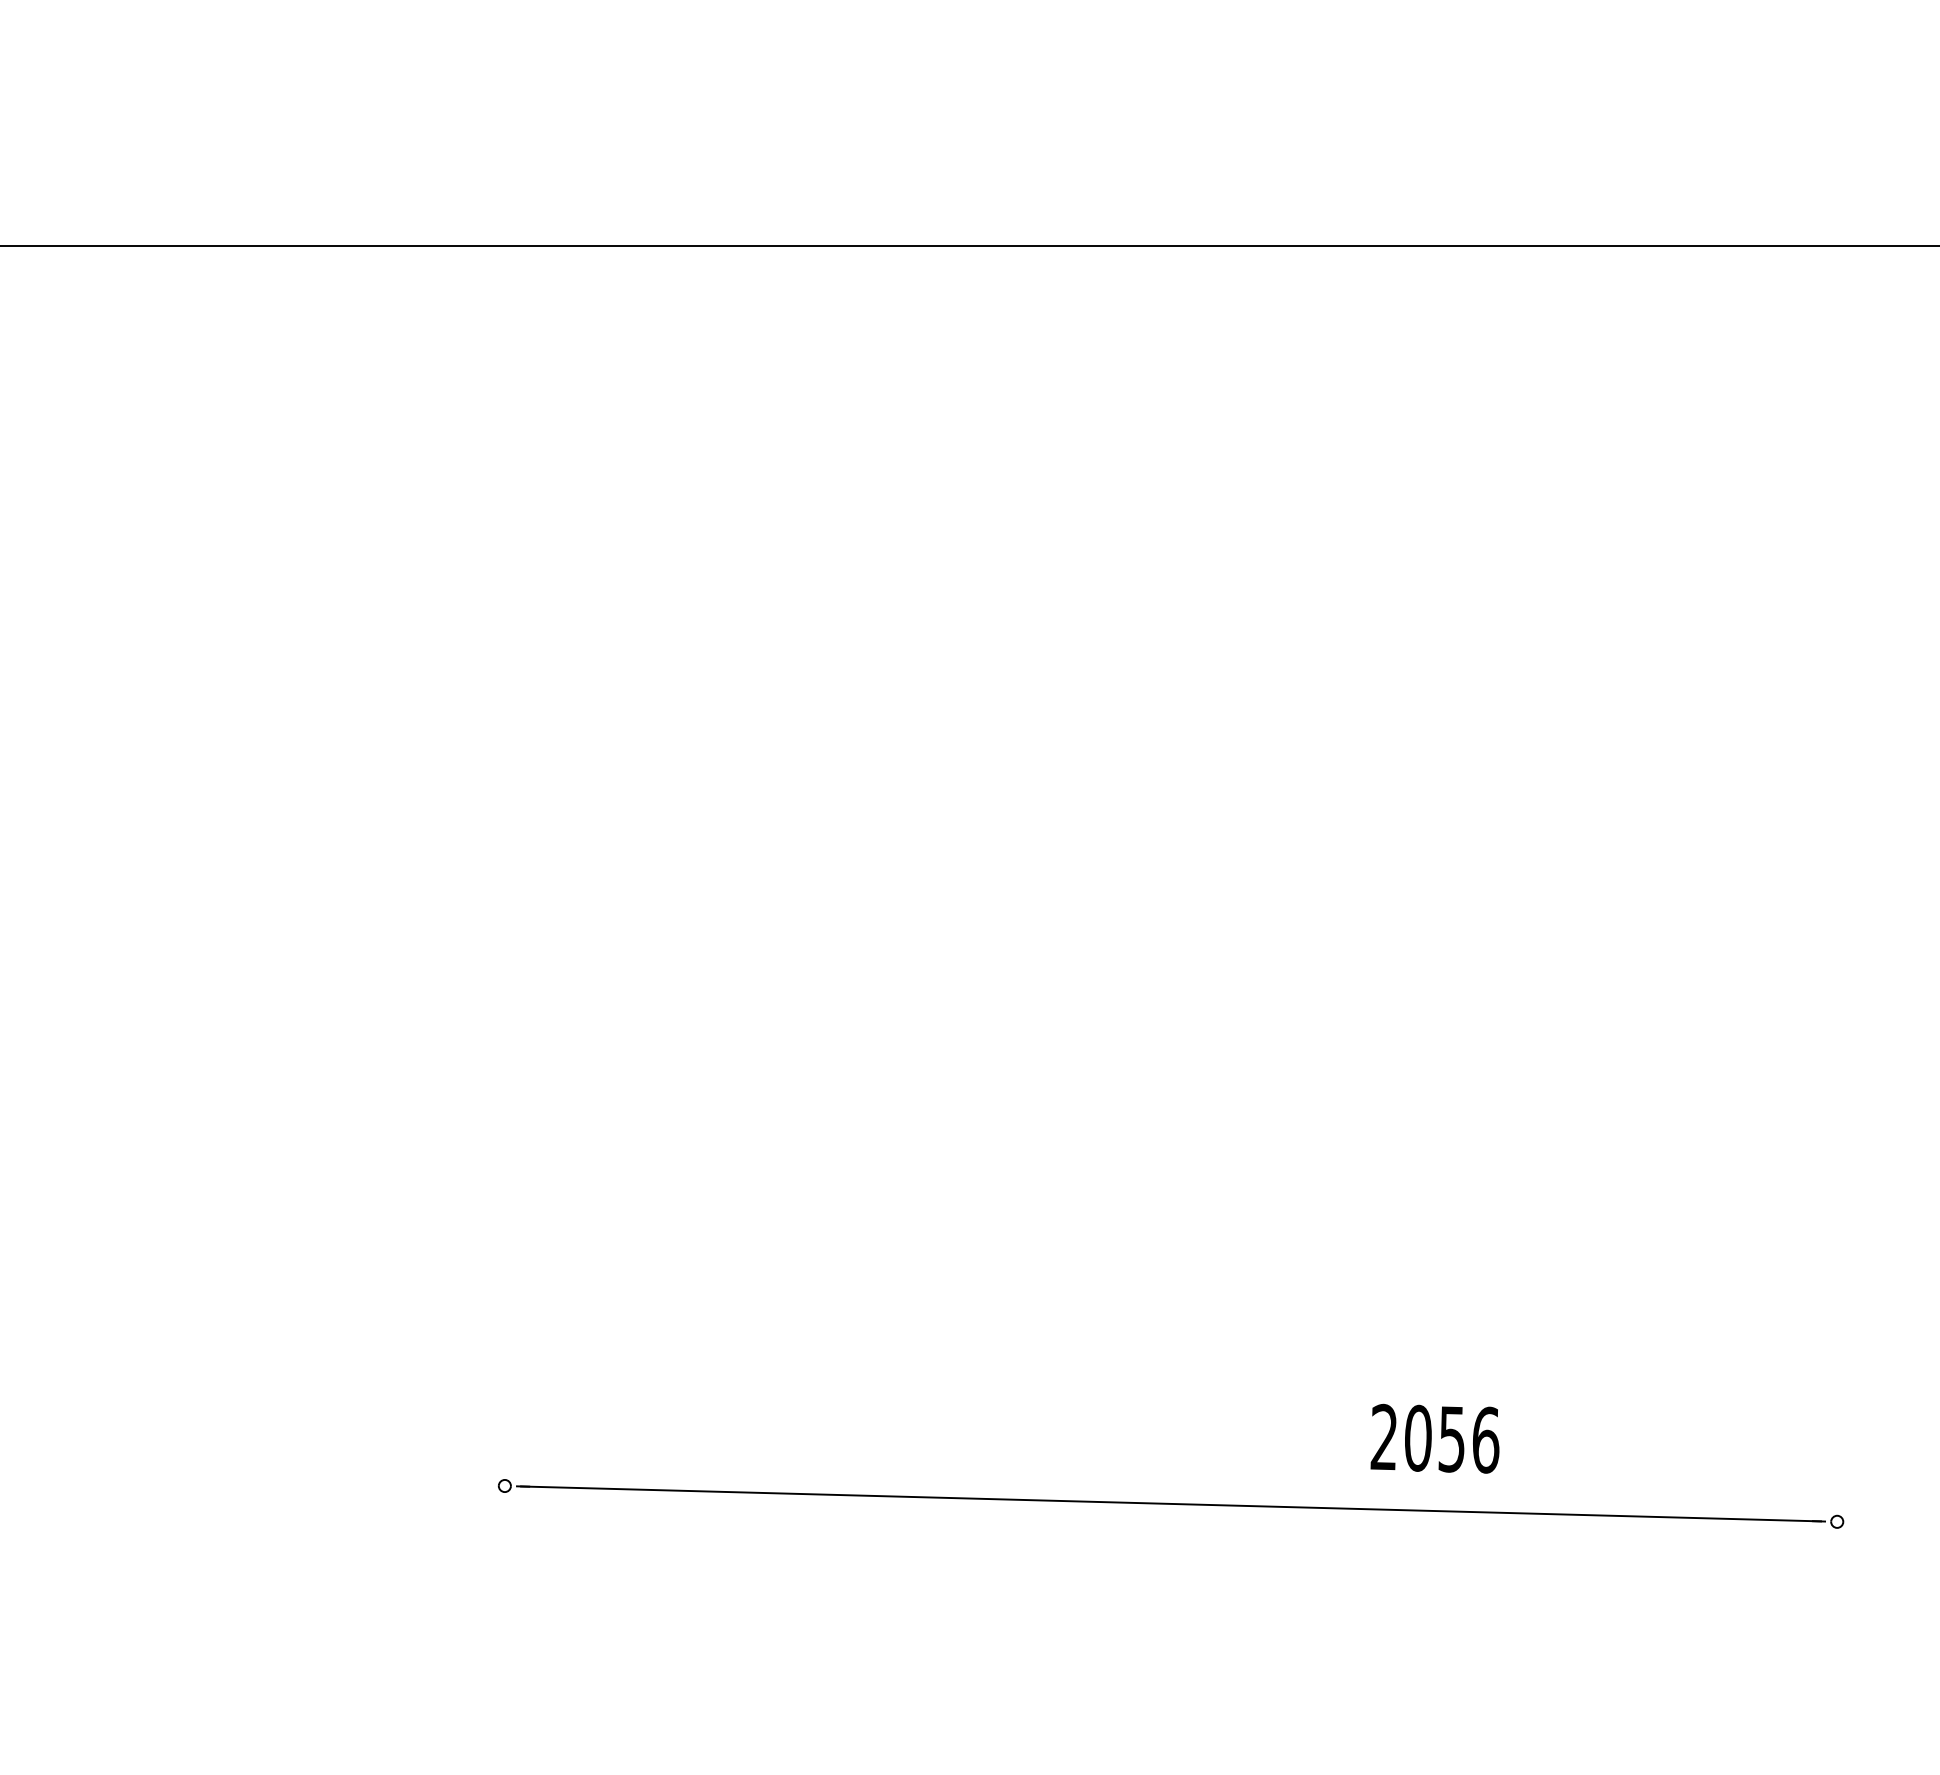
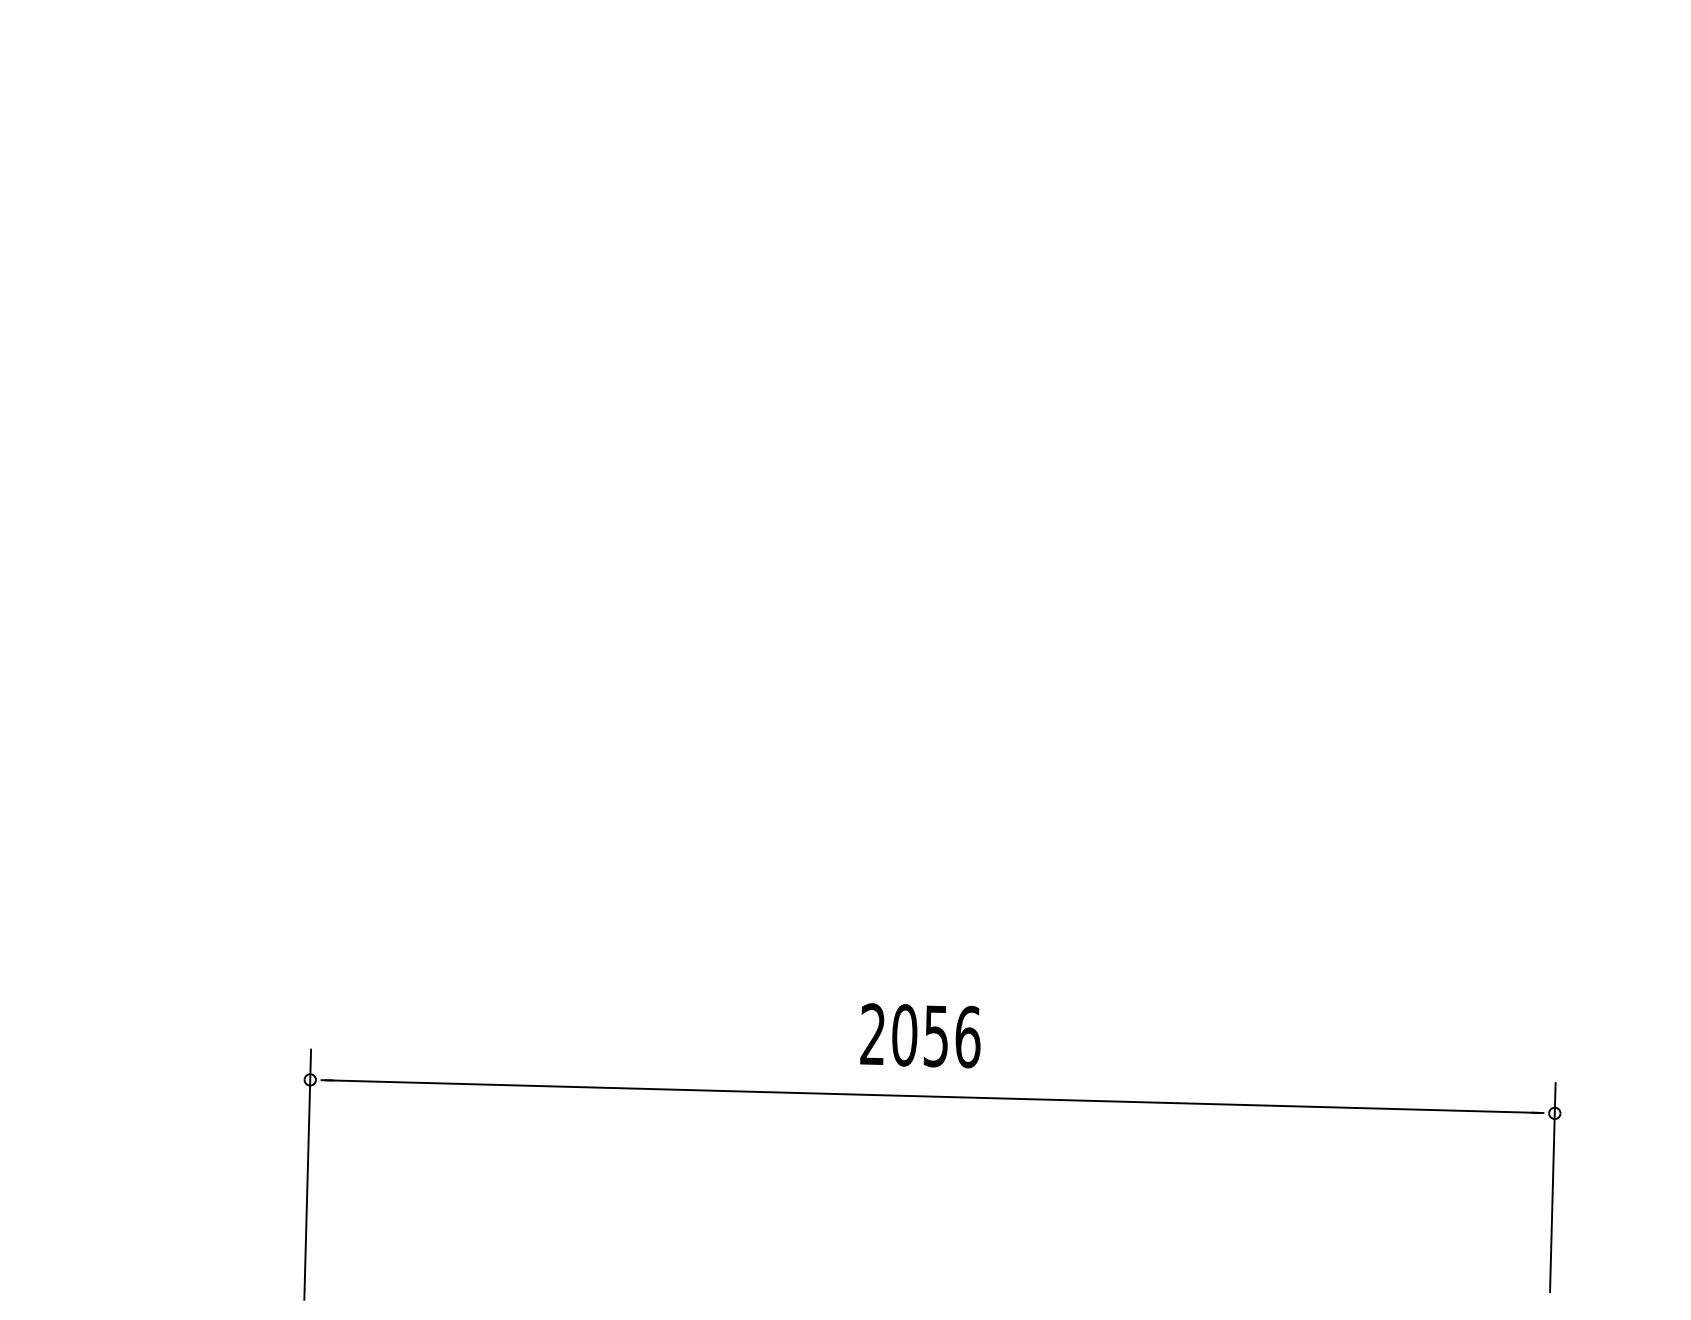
text: (1434, 1438) -> (919, 1035), moved
line: (501, 1587) -> (307, 1174), added
line: (1835, 1601) -> (1553, 1187), added

